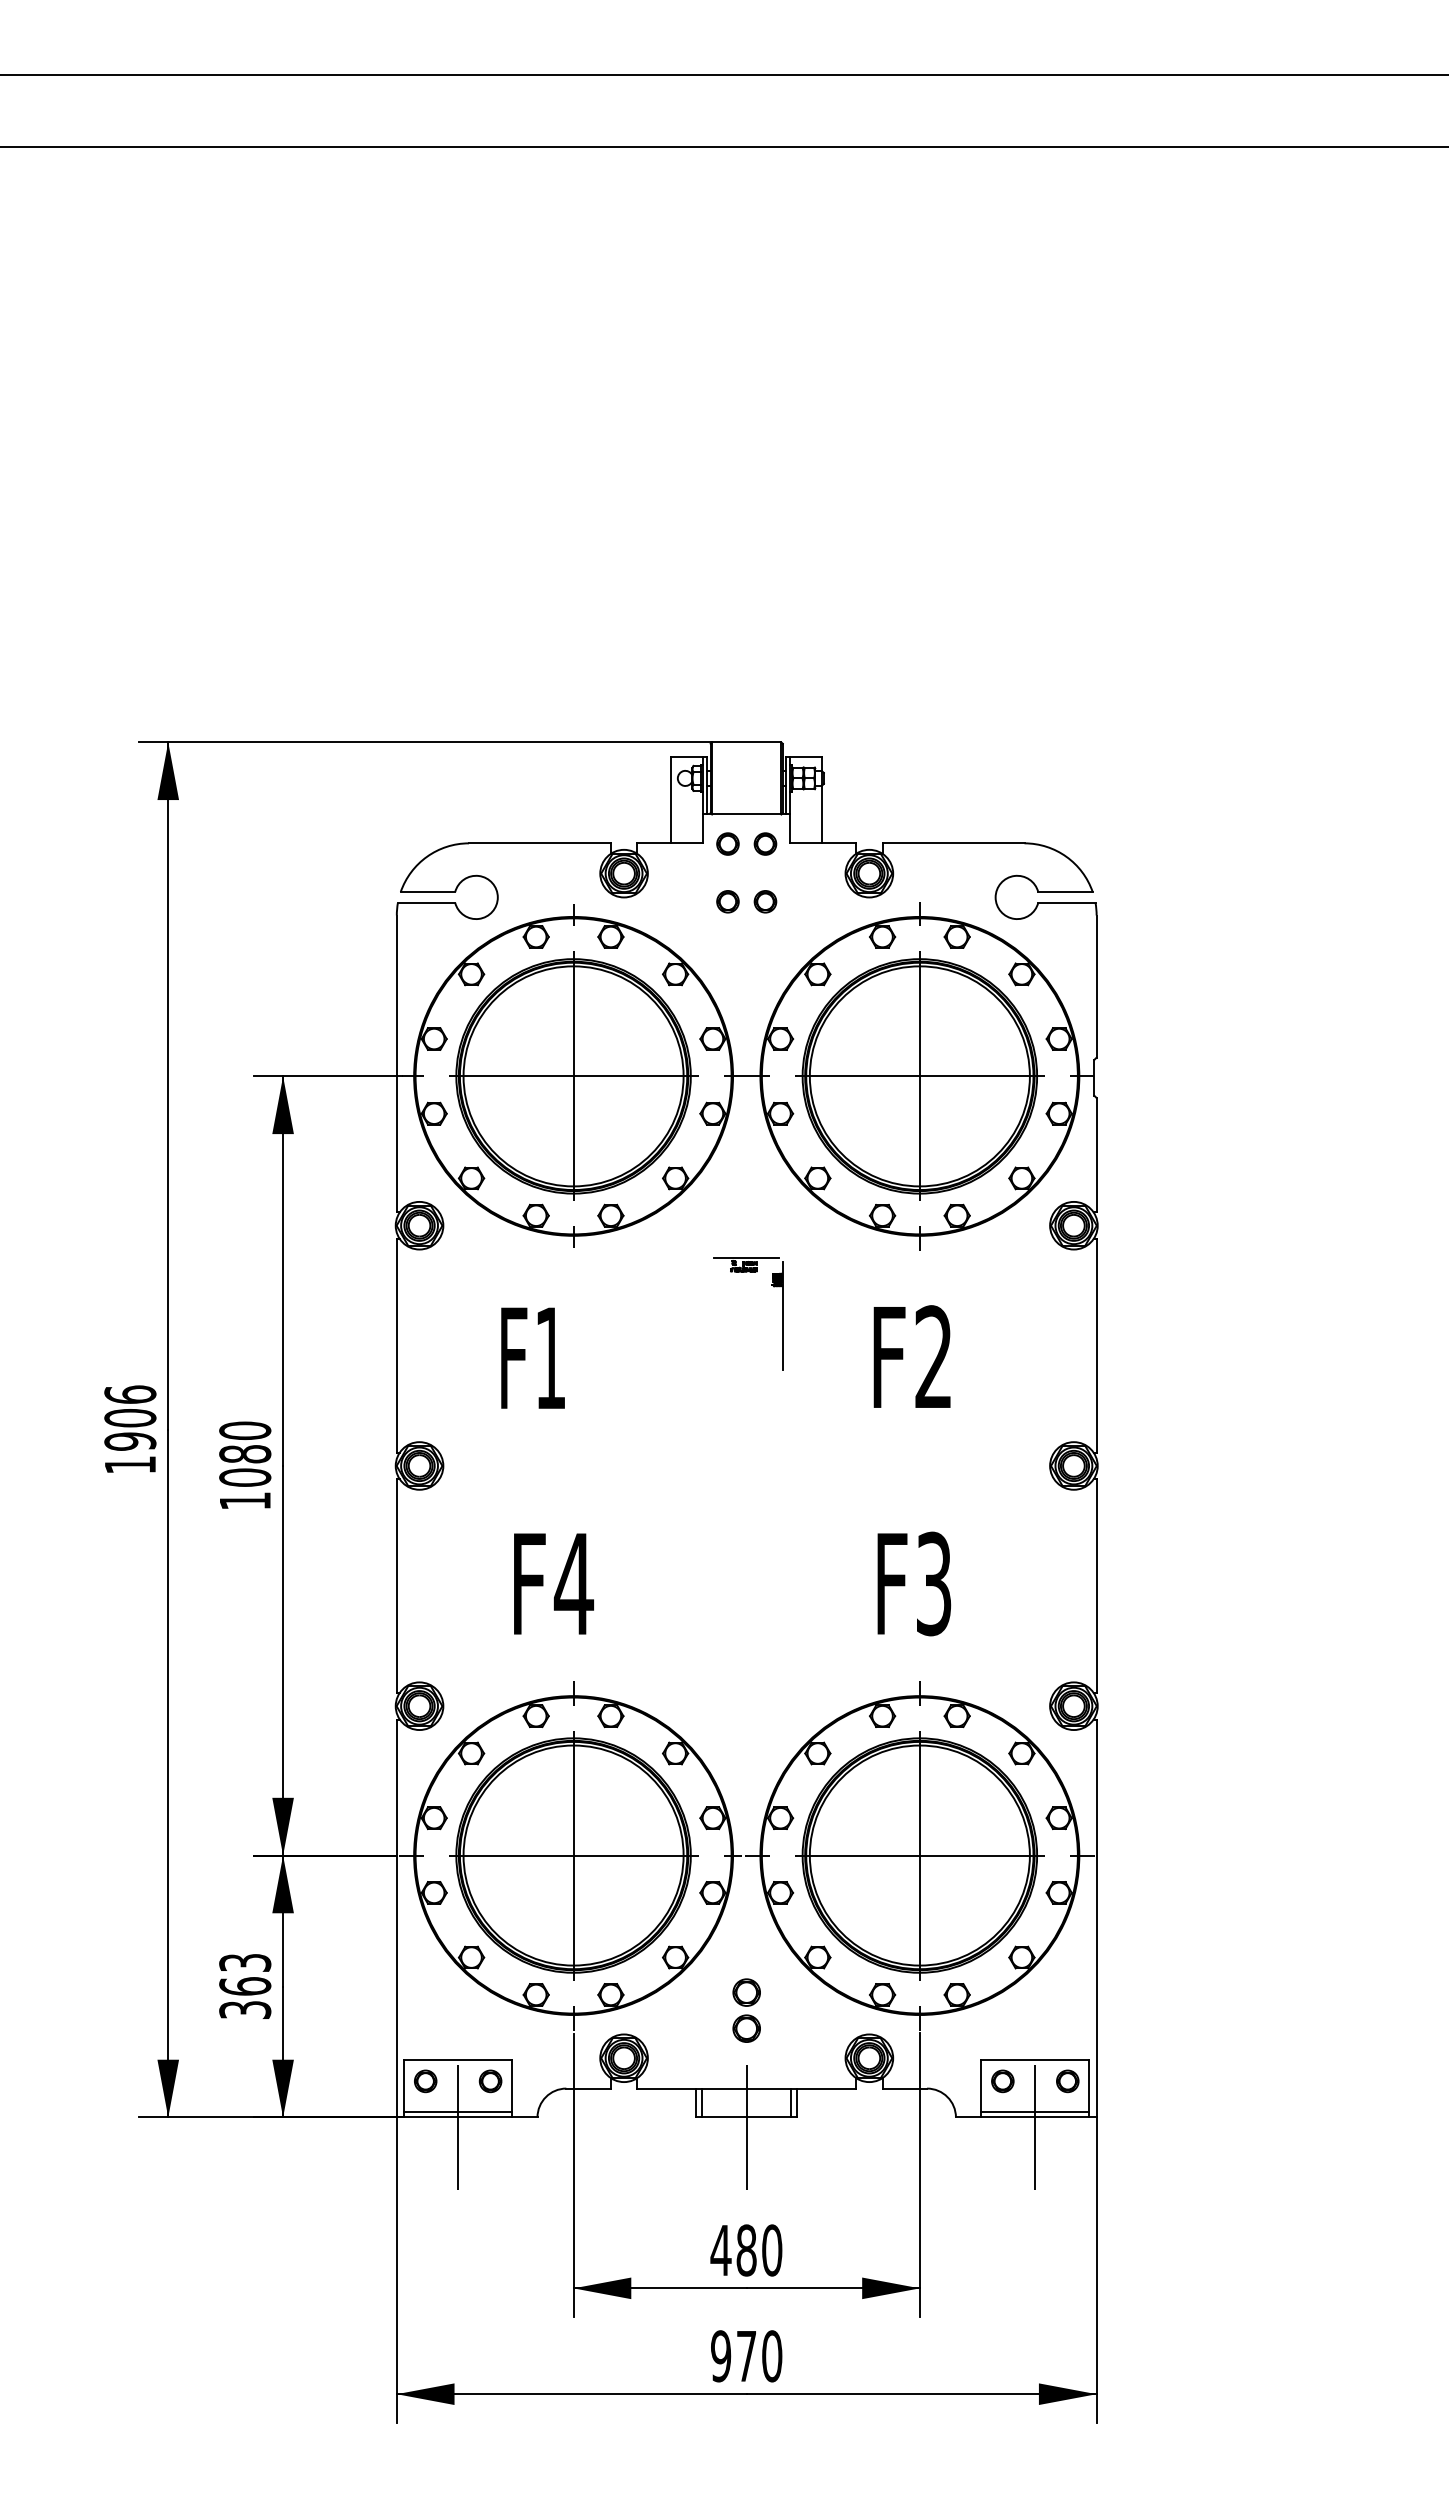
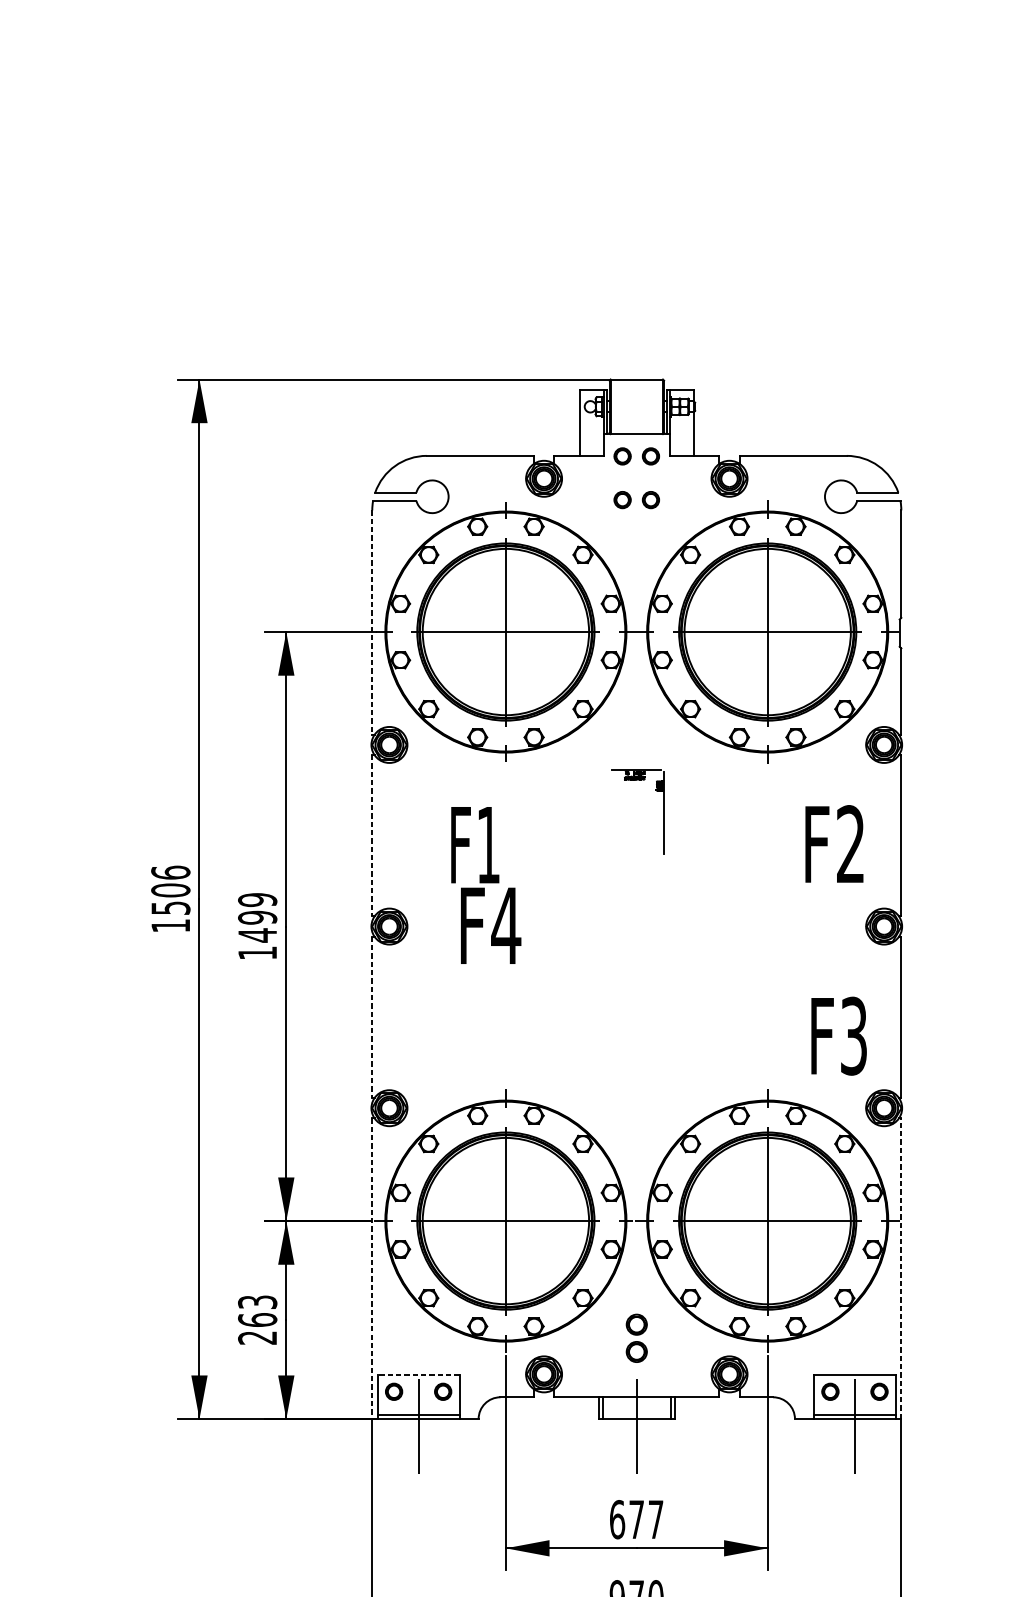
line: (396, 1064) -> (372, 623), solid -> dashed
line: (396, 1345) -> (372, 835), solid -> dashed
text: (911, 1356) -> (833, 843), moved
text: (130, 1441) -> (170, 908), 1906 -> 1506
text: (245, 1454) -> (257, 917), 1080 -> 1499
text: (553, 1583) -> (490, 925), moved
text: (914, 1583) -> (839, 1035), moved
line: (396, 1586) -> (372, 1017), solid -> dashed
line: (396, 1918) -> (372, 1268), solid -> dashed
line: (1096, 1918) -> (901, 1268), solid -> dashed
text: (245, 2010) -> (257, 1338), 363 -> 263
line: (457, 2059) -> (418, 1375), solid -> dashed
text: (746, 2250) -> (636, 1519), 480 -> 677

